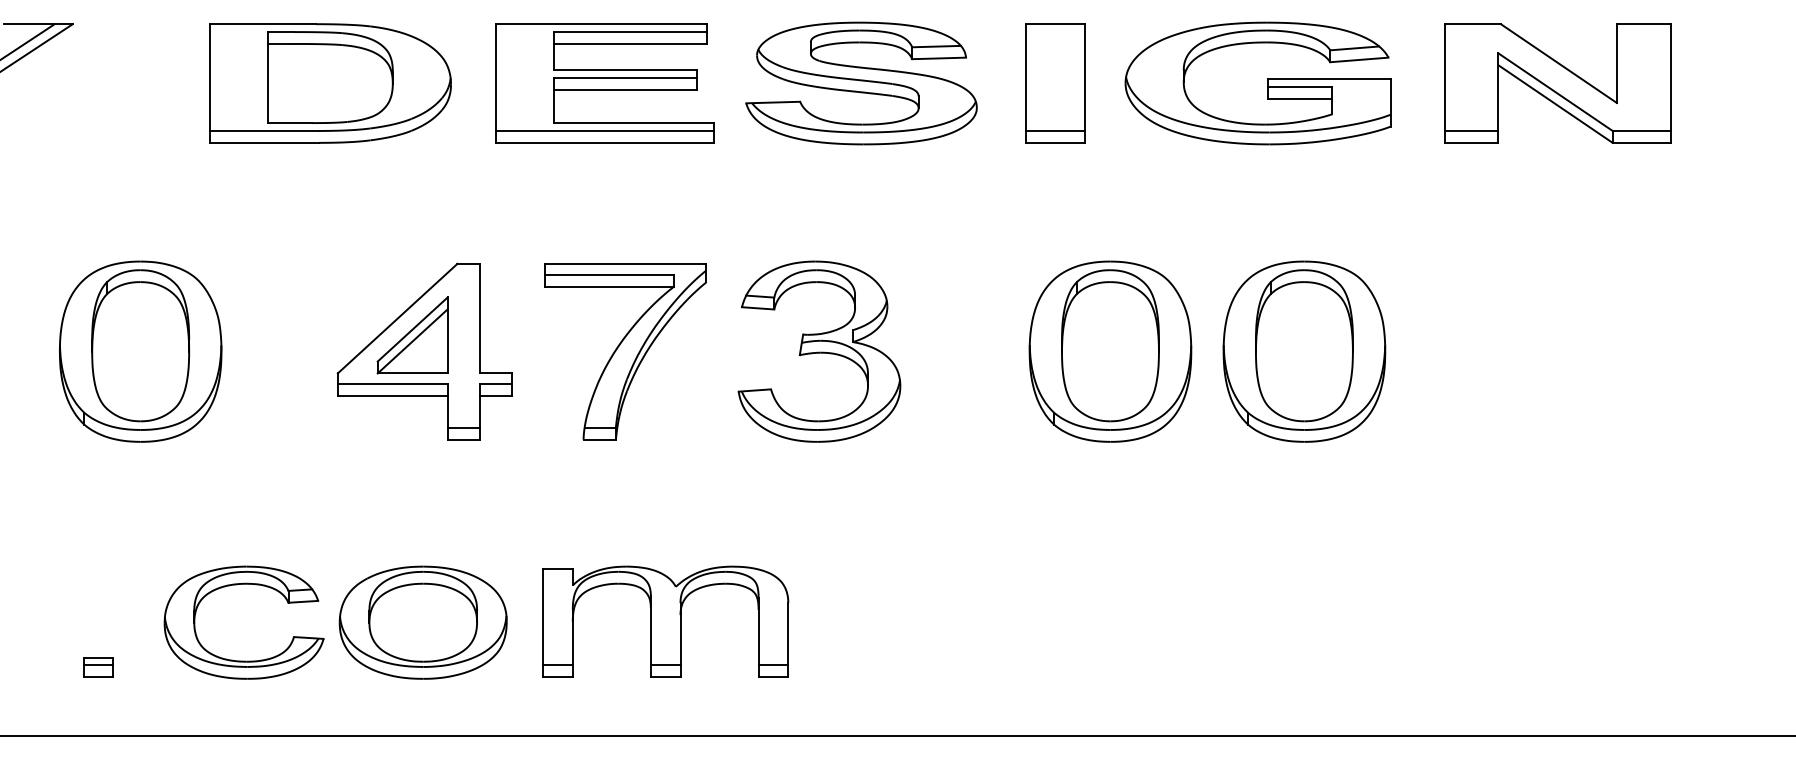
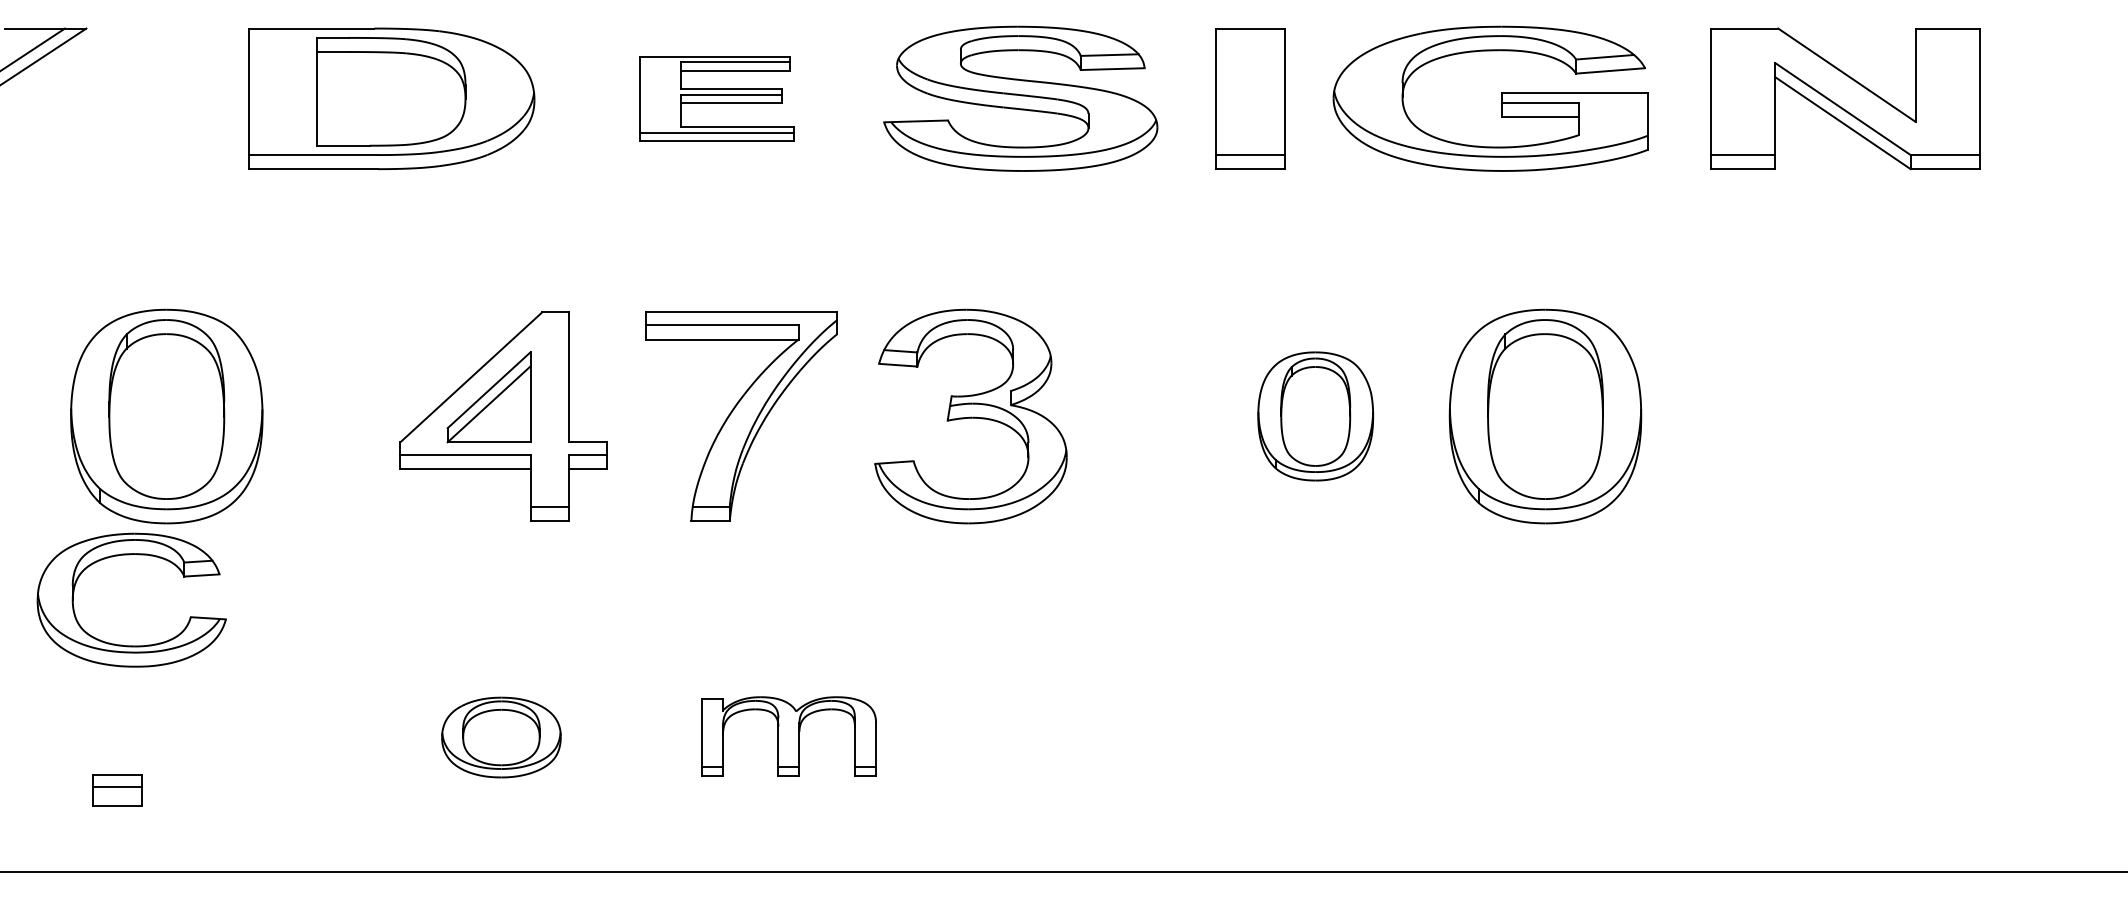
part: (604, 83) -> (716, 98), size x0.6
part: (1110, 351) -> (1315, 416), size x0.6
part: (237, 585) -> (123, 556), moved
part: (665, 621) -> (788, 736), size x0.6
part: (422, 622) -> (500, 737), size x0.6
part: (98, 667) -> (116, 790), size x1.4

